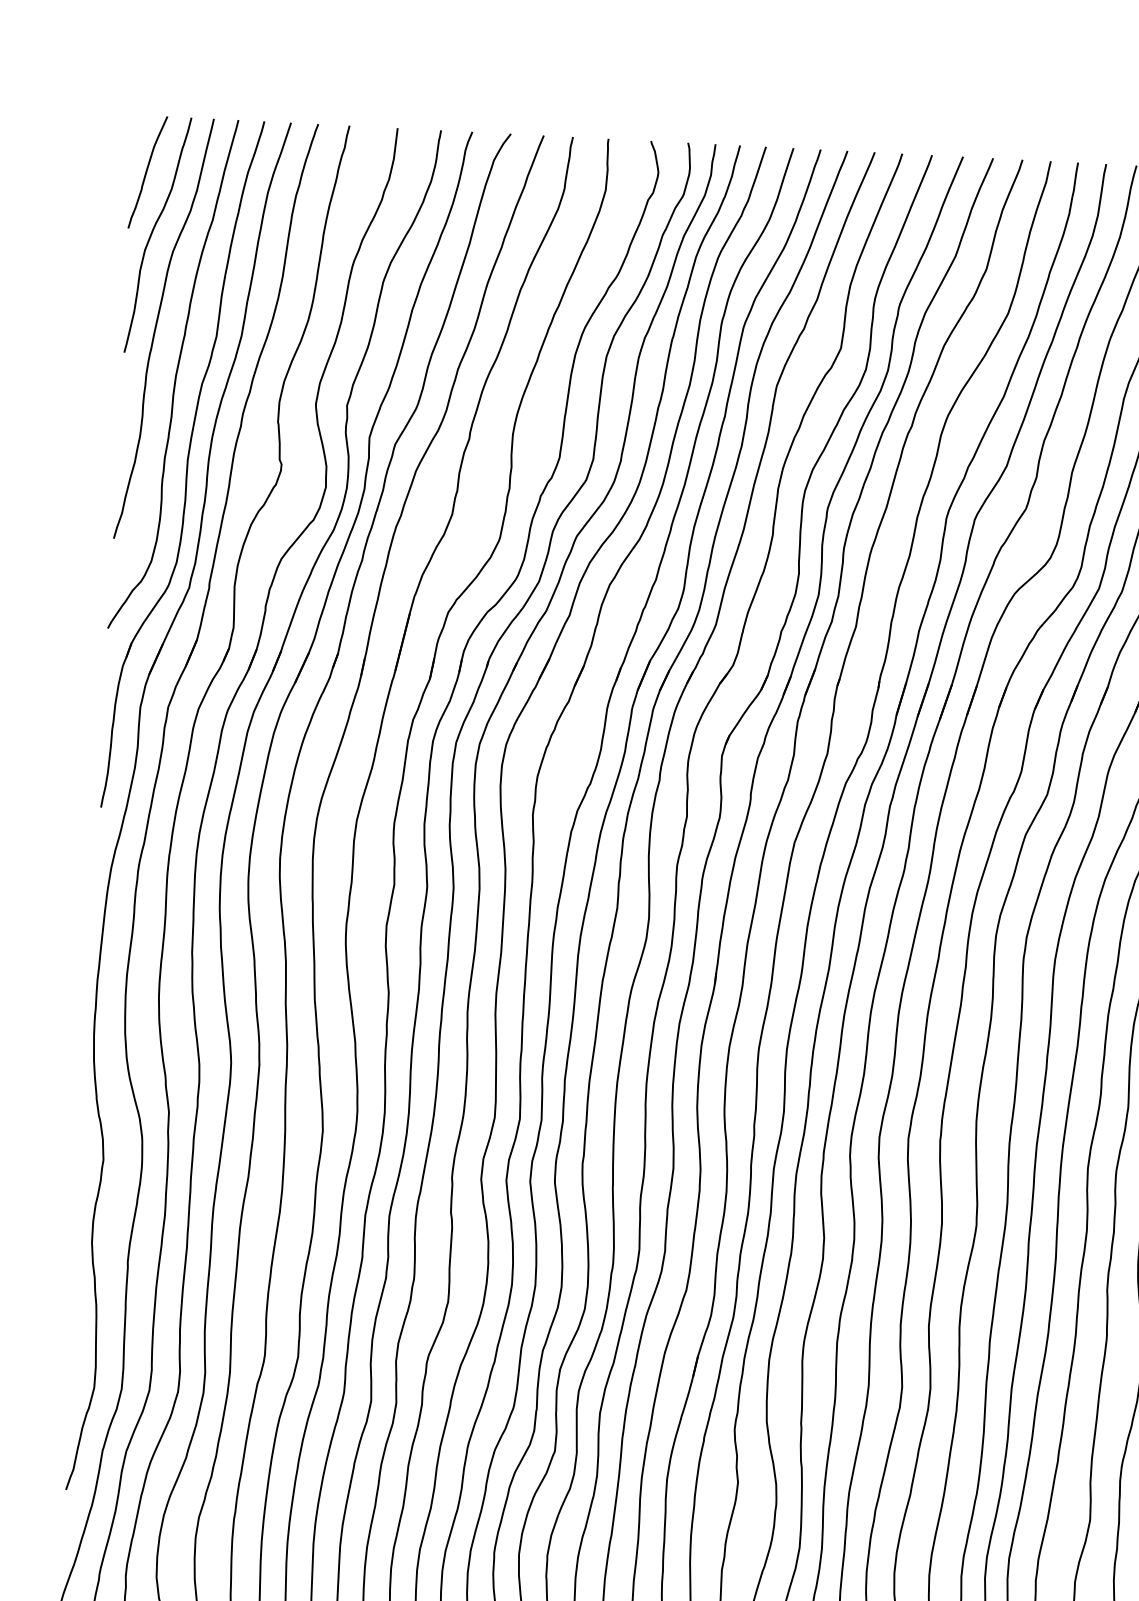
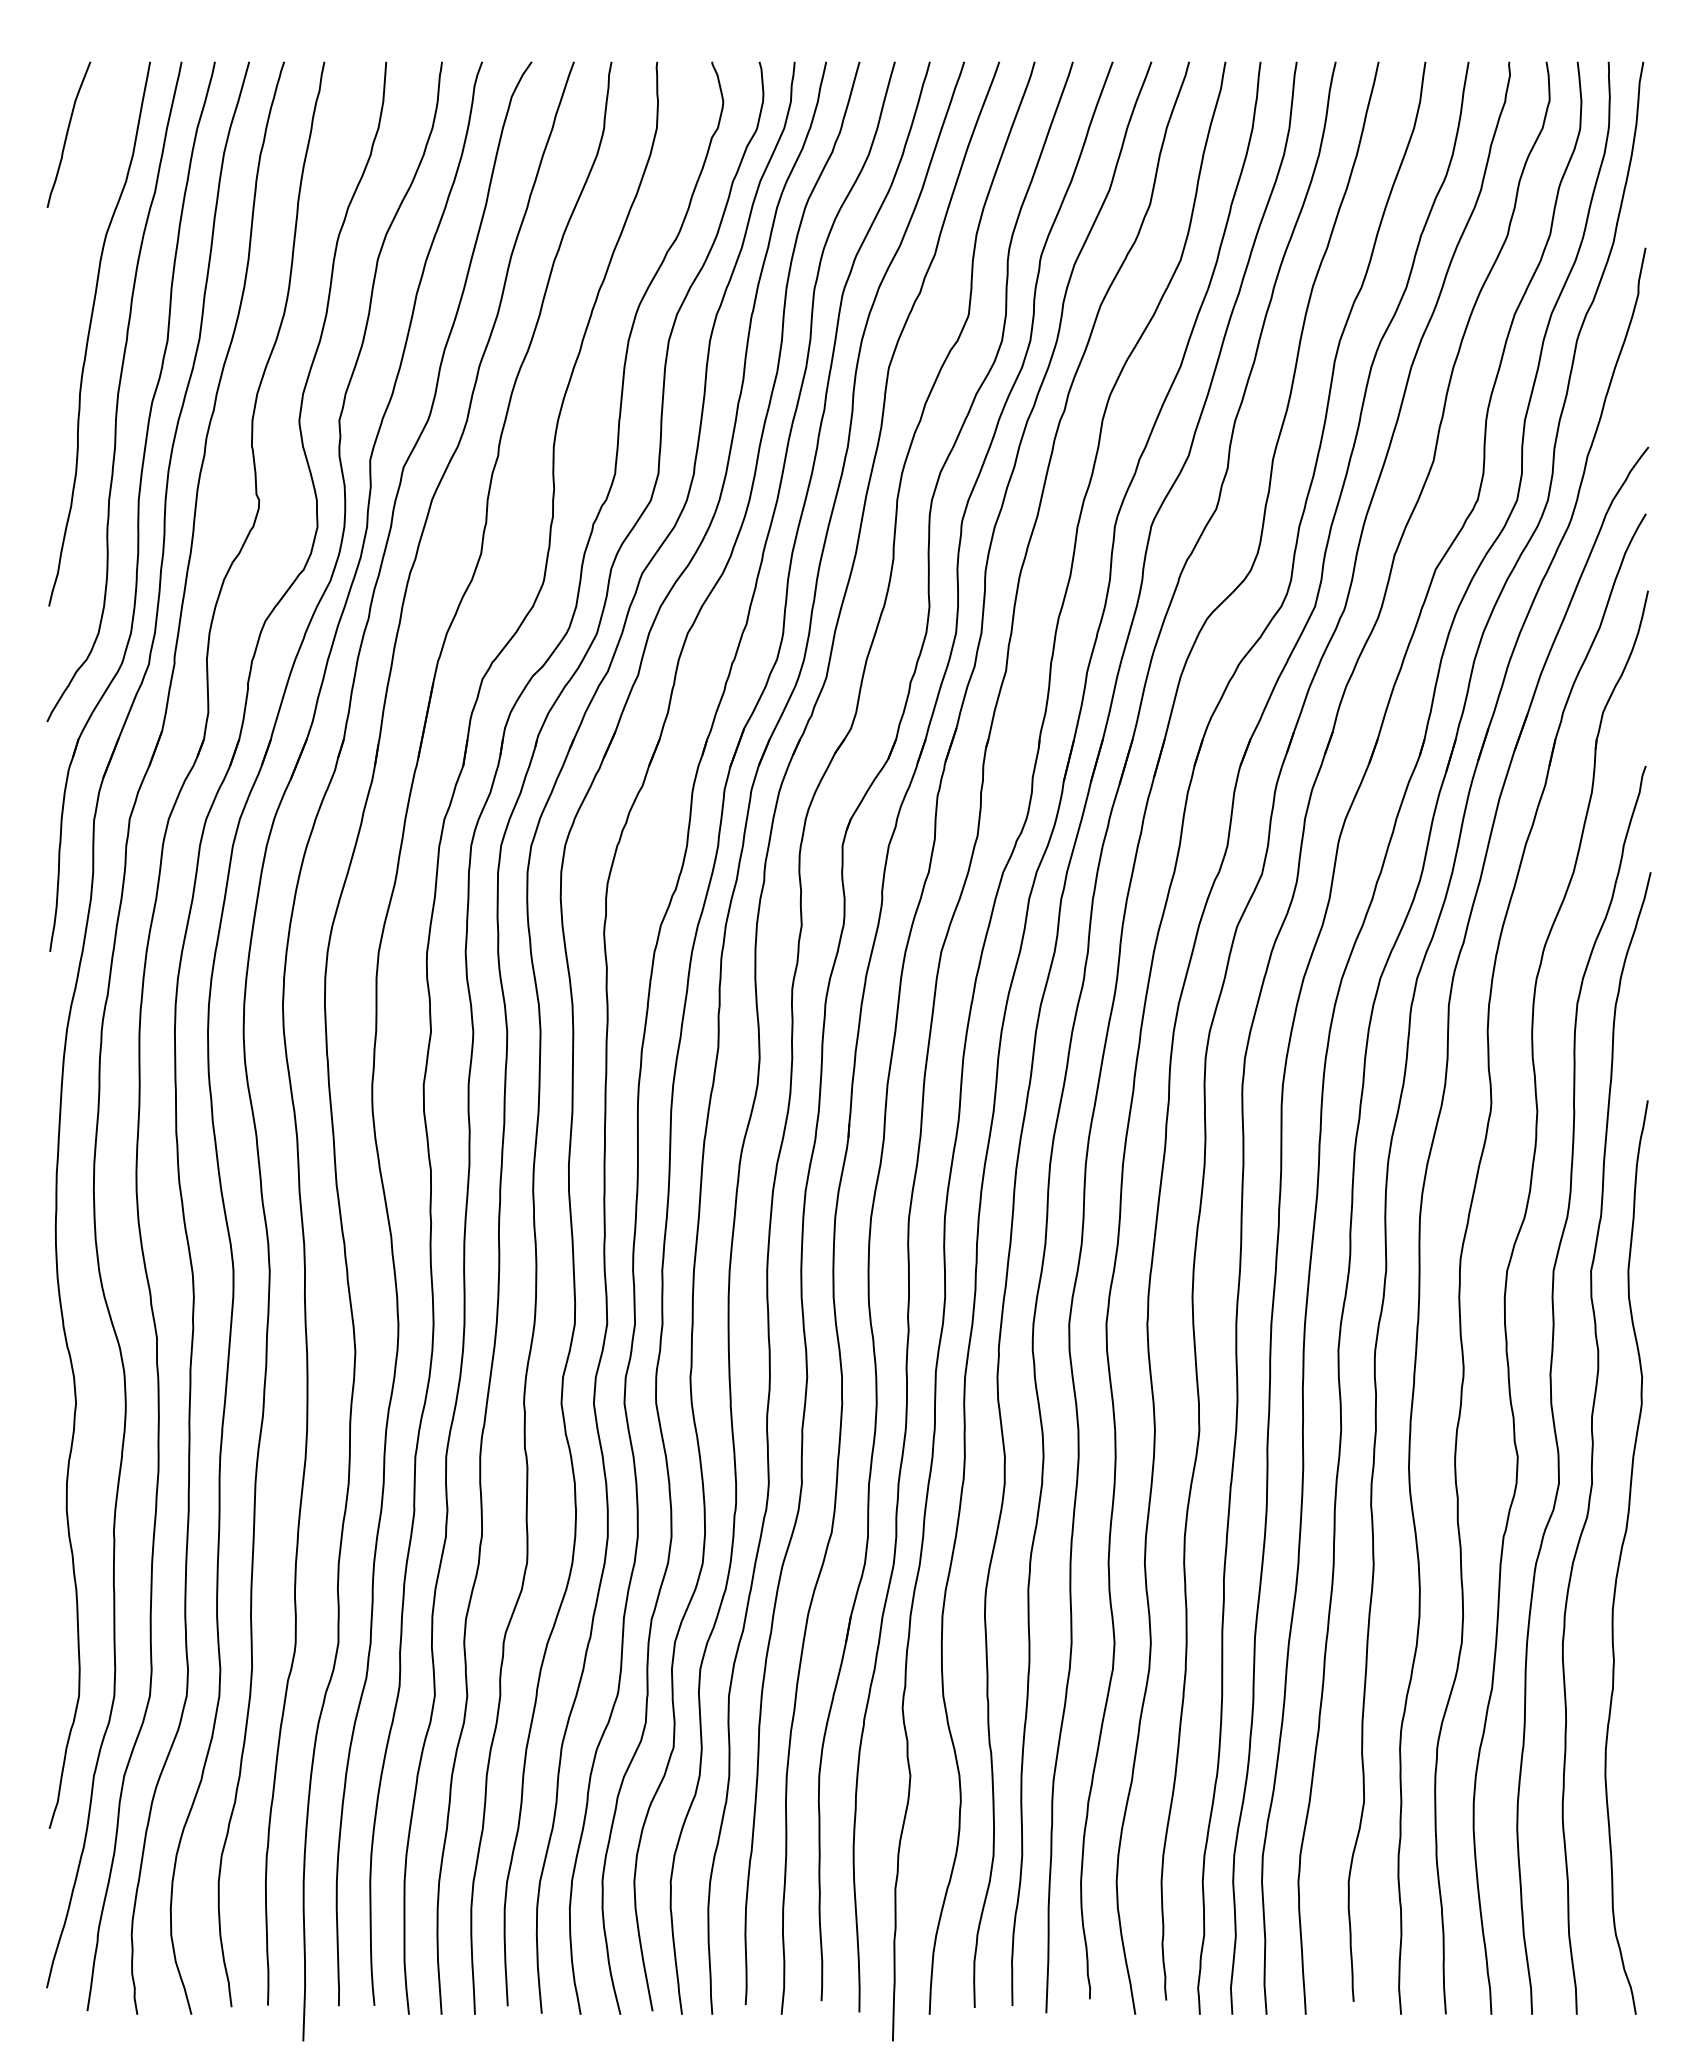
curve: (153, 232) -> (79, 211), removed

